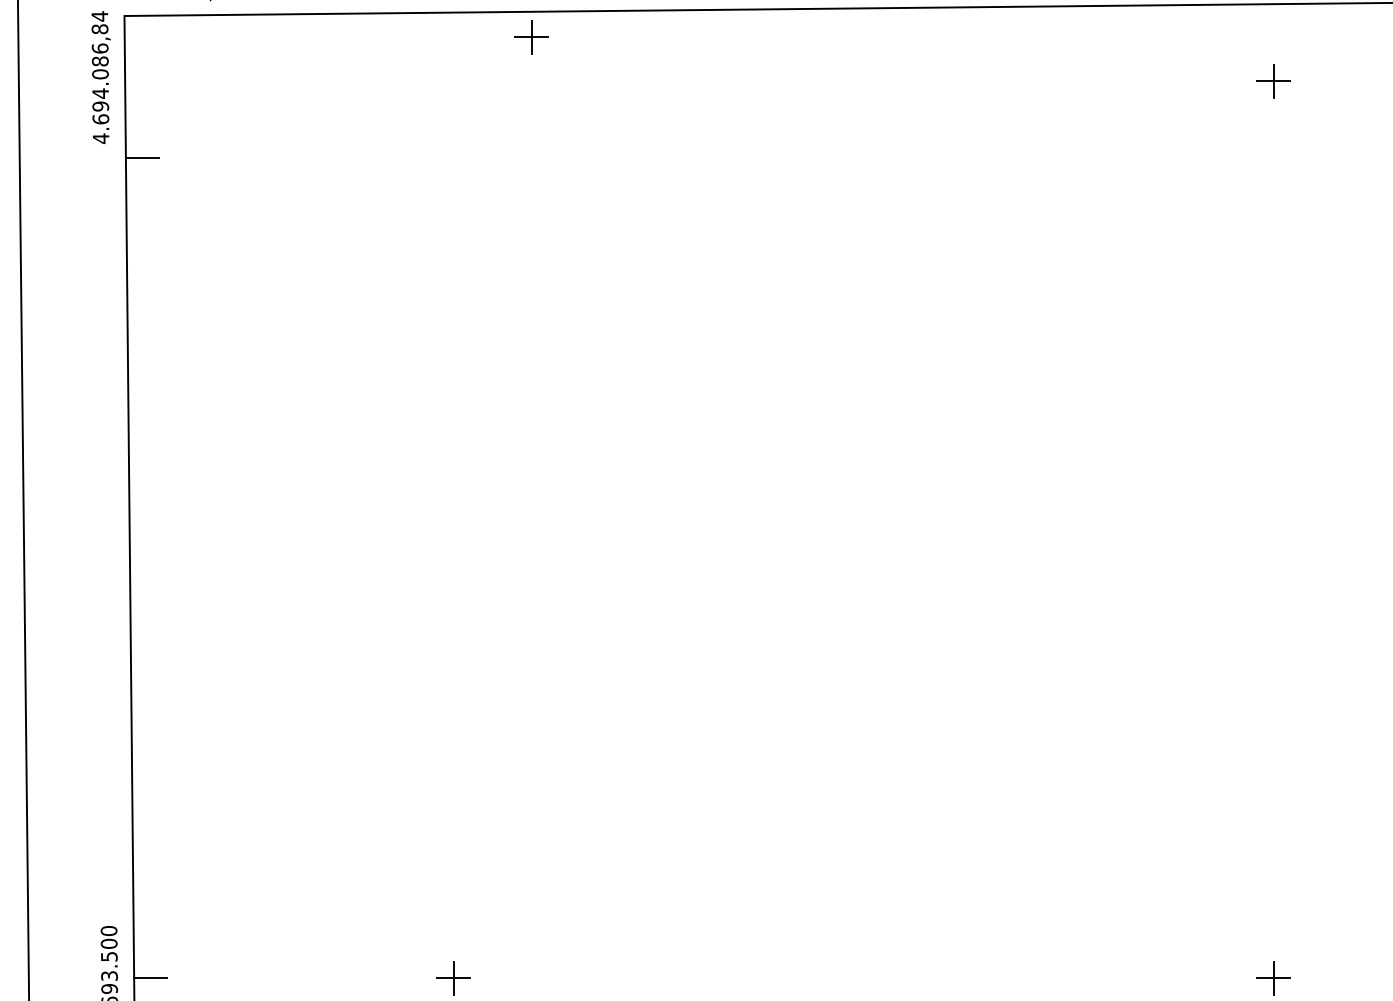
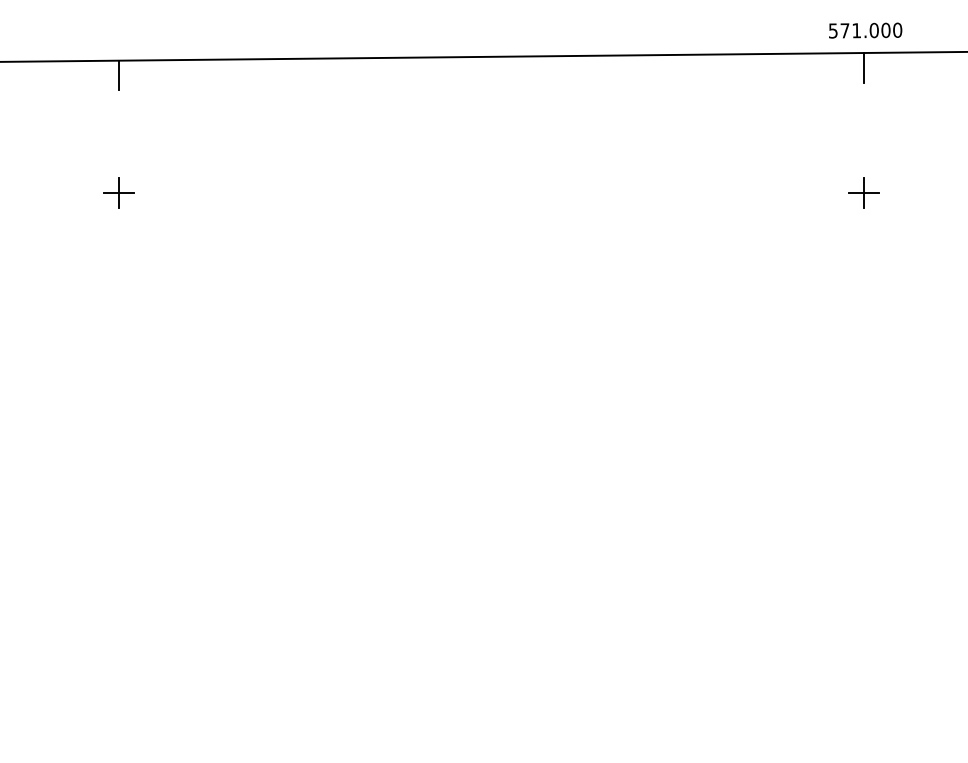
line: (1273, 20) -> (863, 67), added
line: (453, 28) -> (118, 75), added
part: (531, 37) -> (118, 193), moved
part: (1273, 81) -> (863, 193), moved

